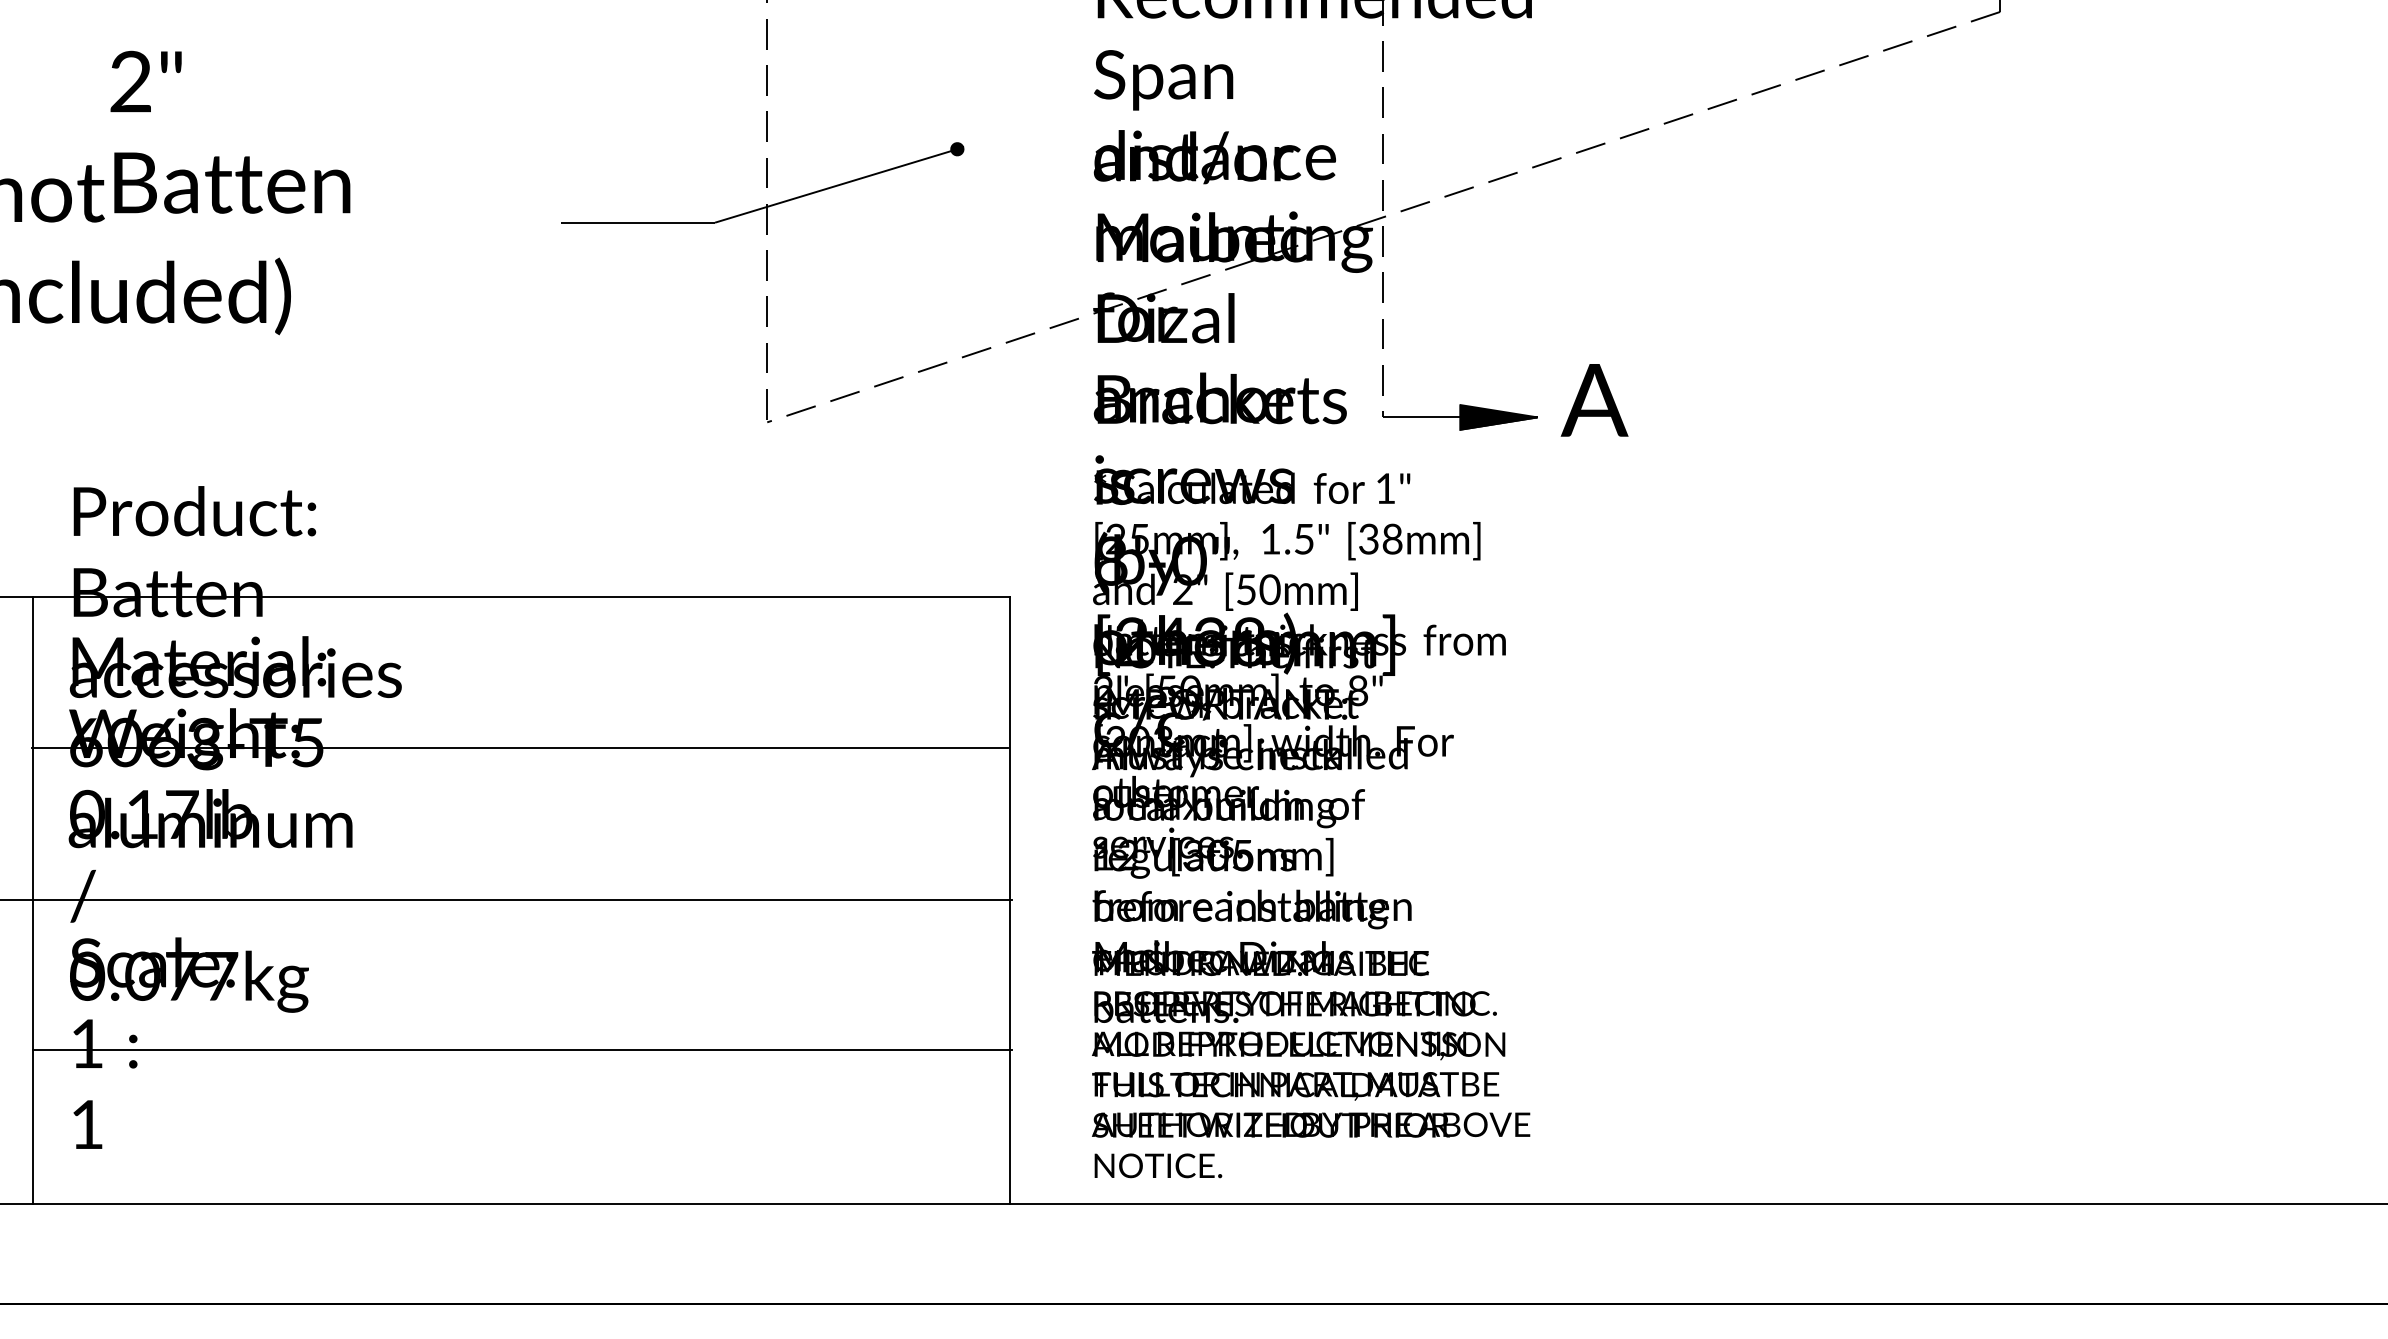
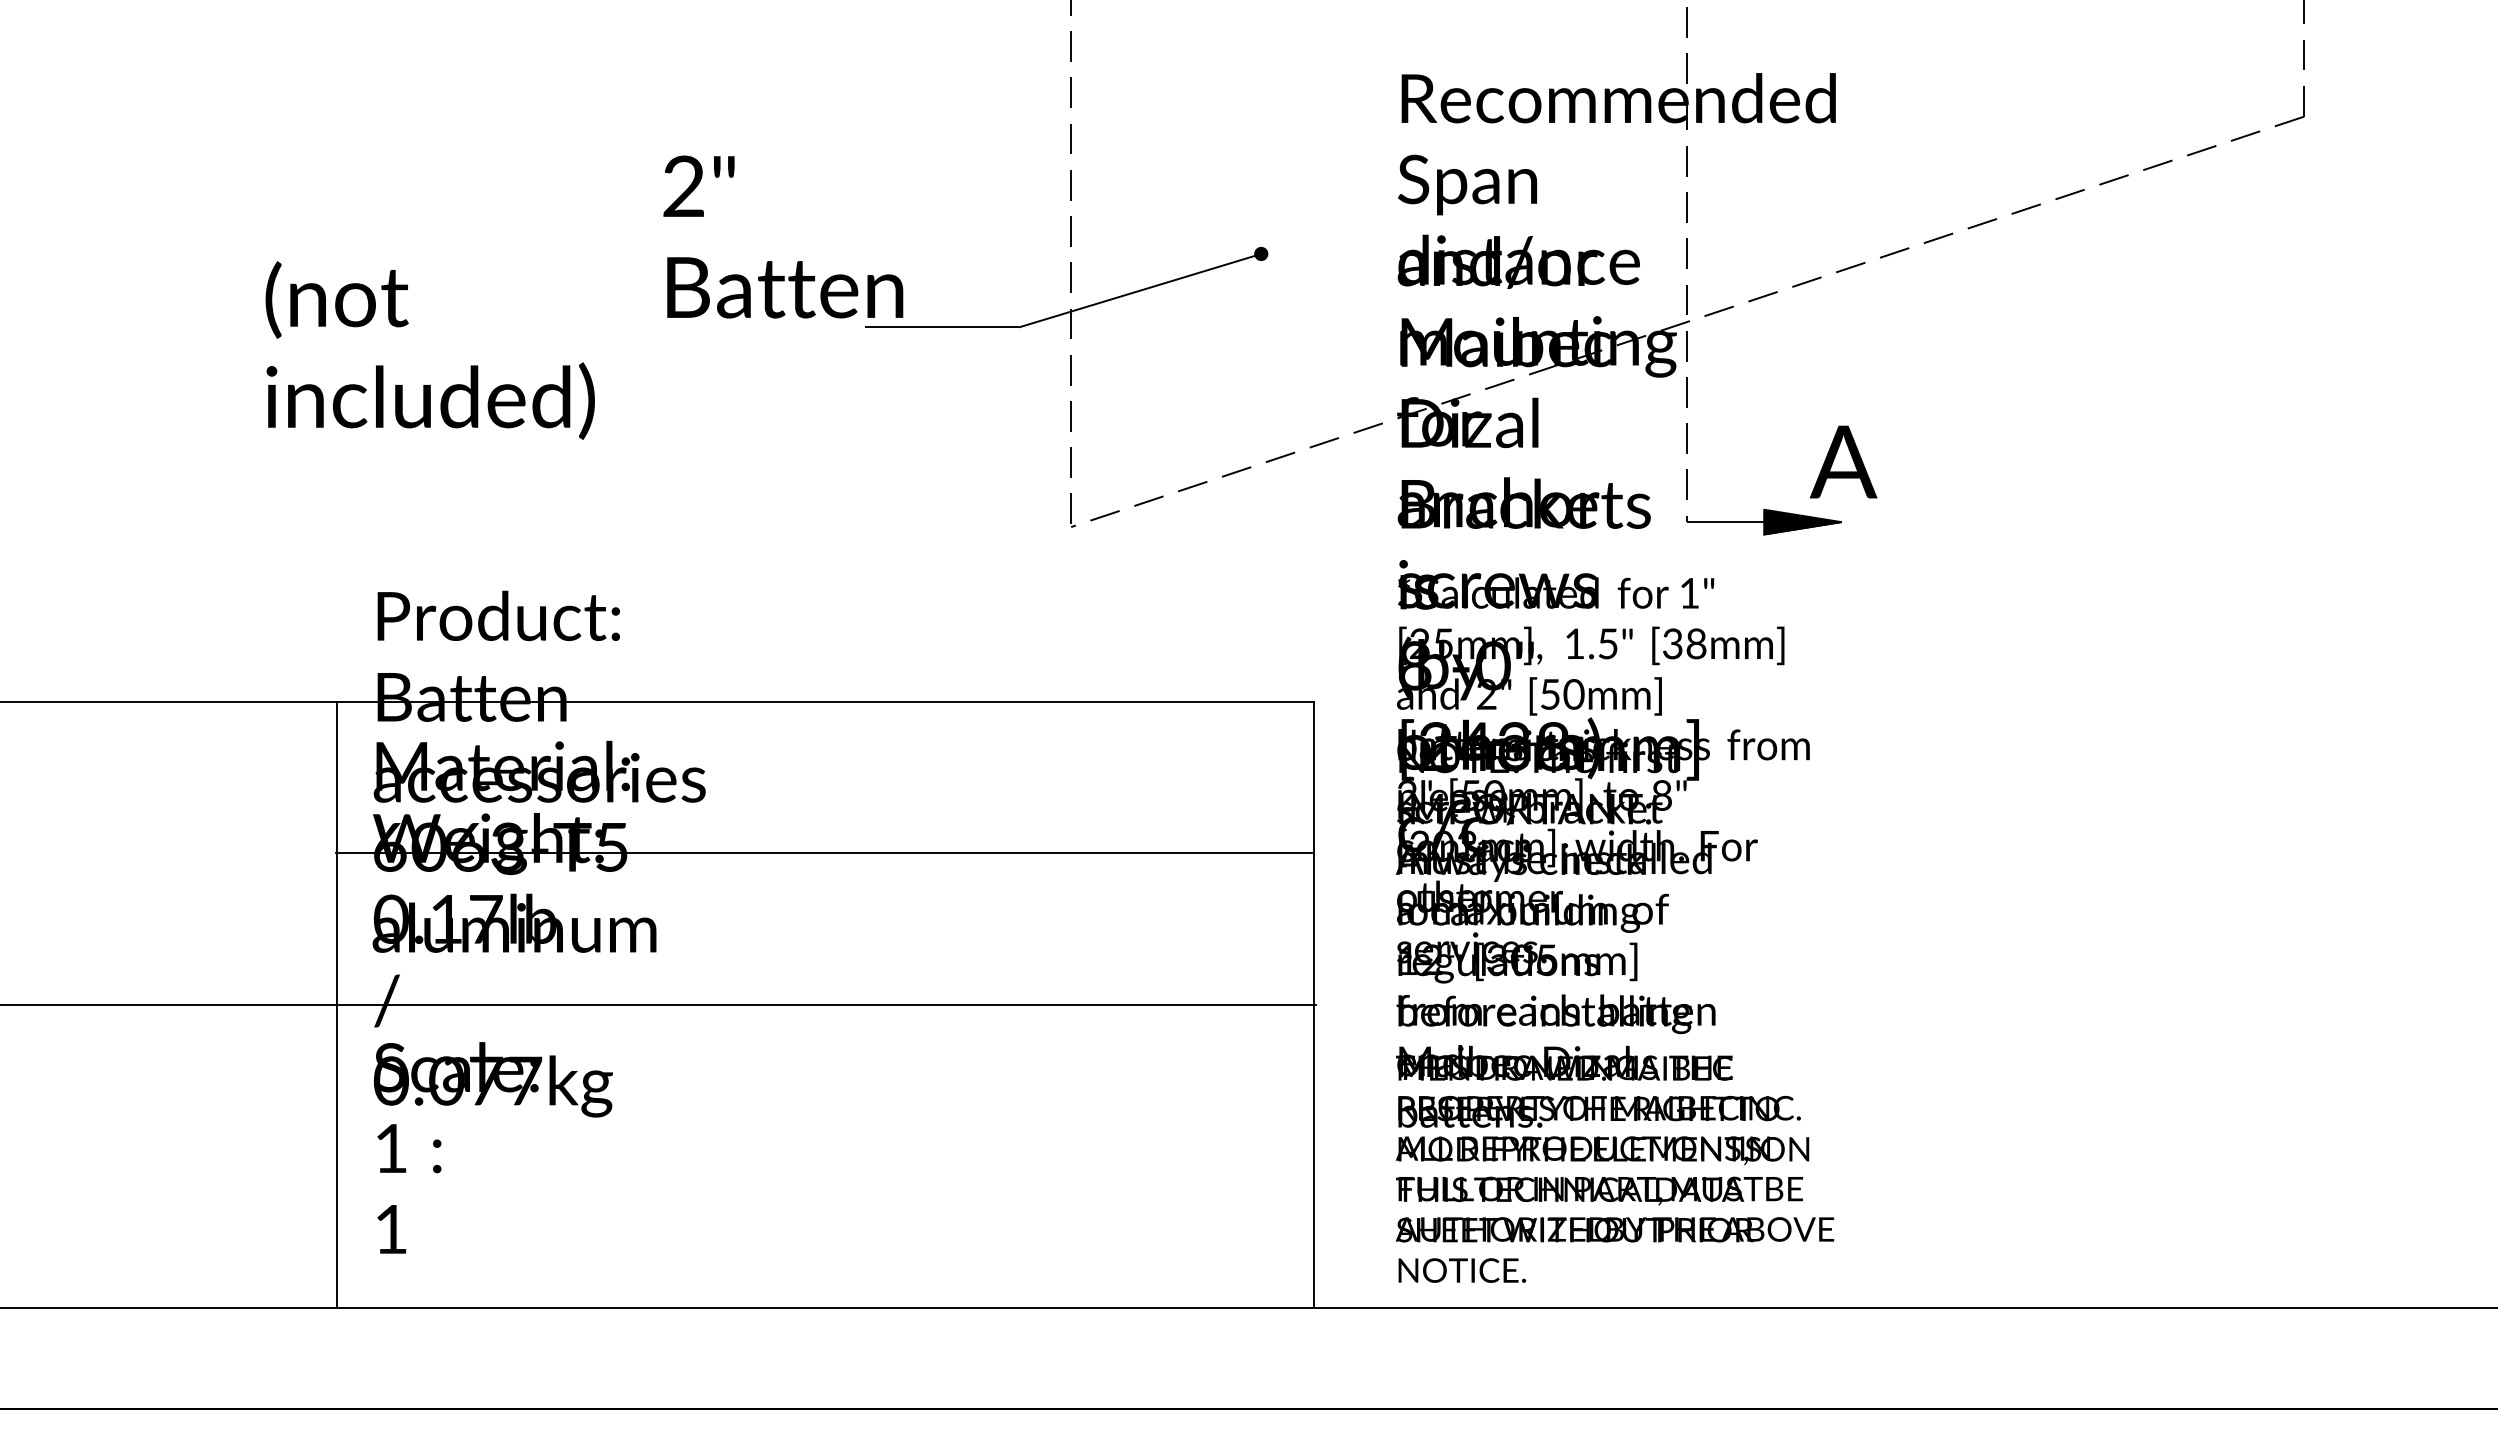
text: (230, 131) -> (783, 236), moved
text: (1594, 399) -> (1843, 461), moved
line: (522, 1050) -> (826, 1155), removed

